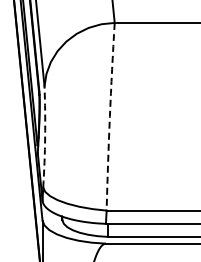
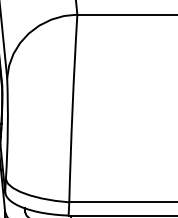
arc: (109, 116) -> (72, 108), dashed -> solid
arc: (45, 136) -> (8, 128), dashed -> solid

